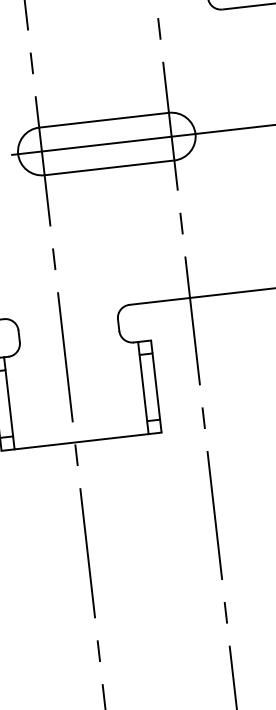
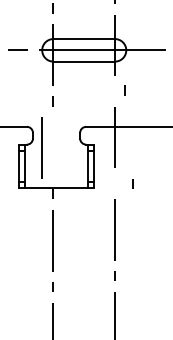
curve: (180, 223) -> (124, 90), moved
line: (63, 356) -> (41, 147), moved
curve: (202, 417) -> (132, 183), moved

